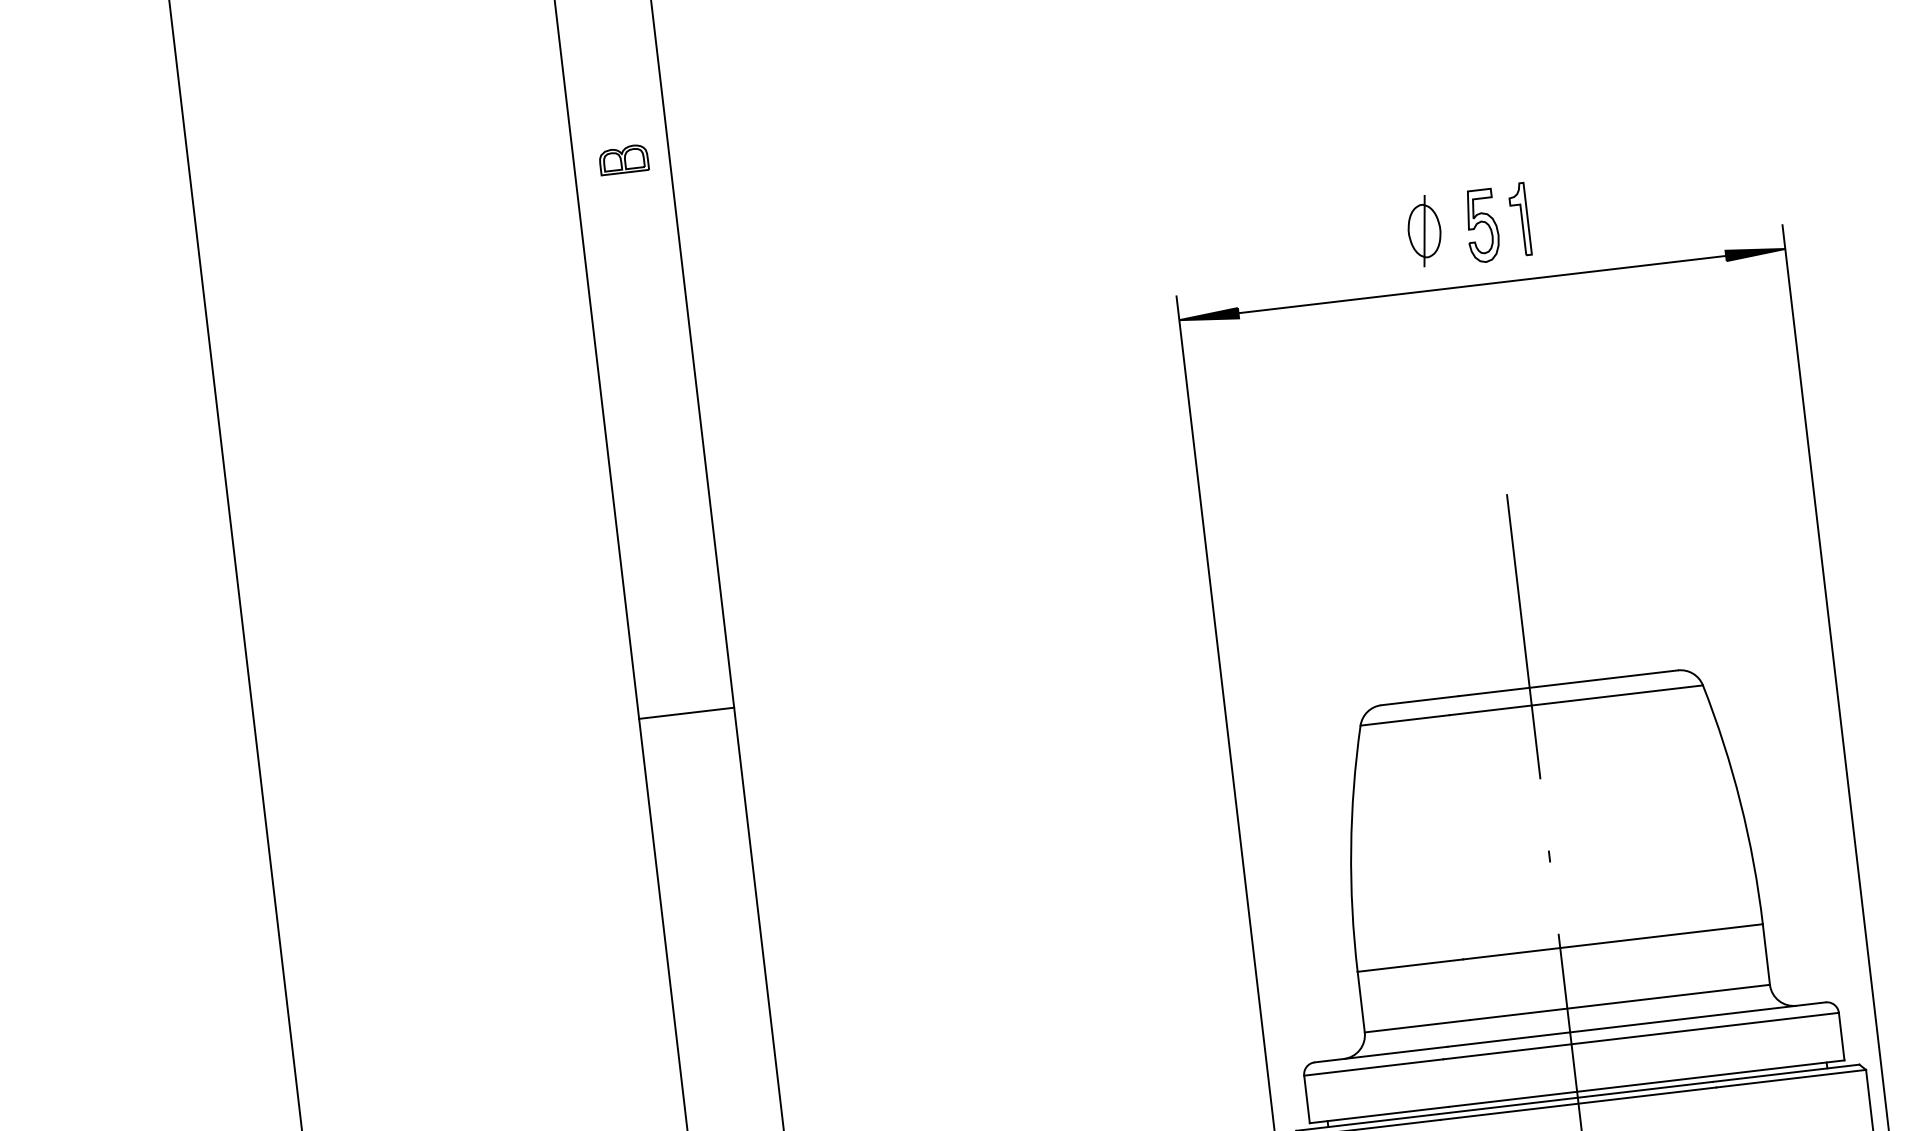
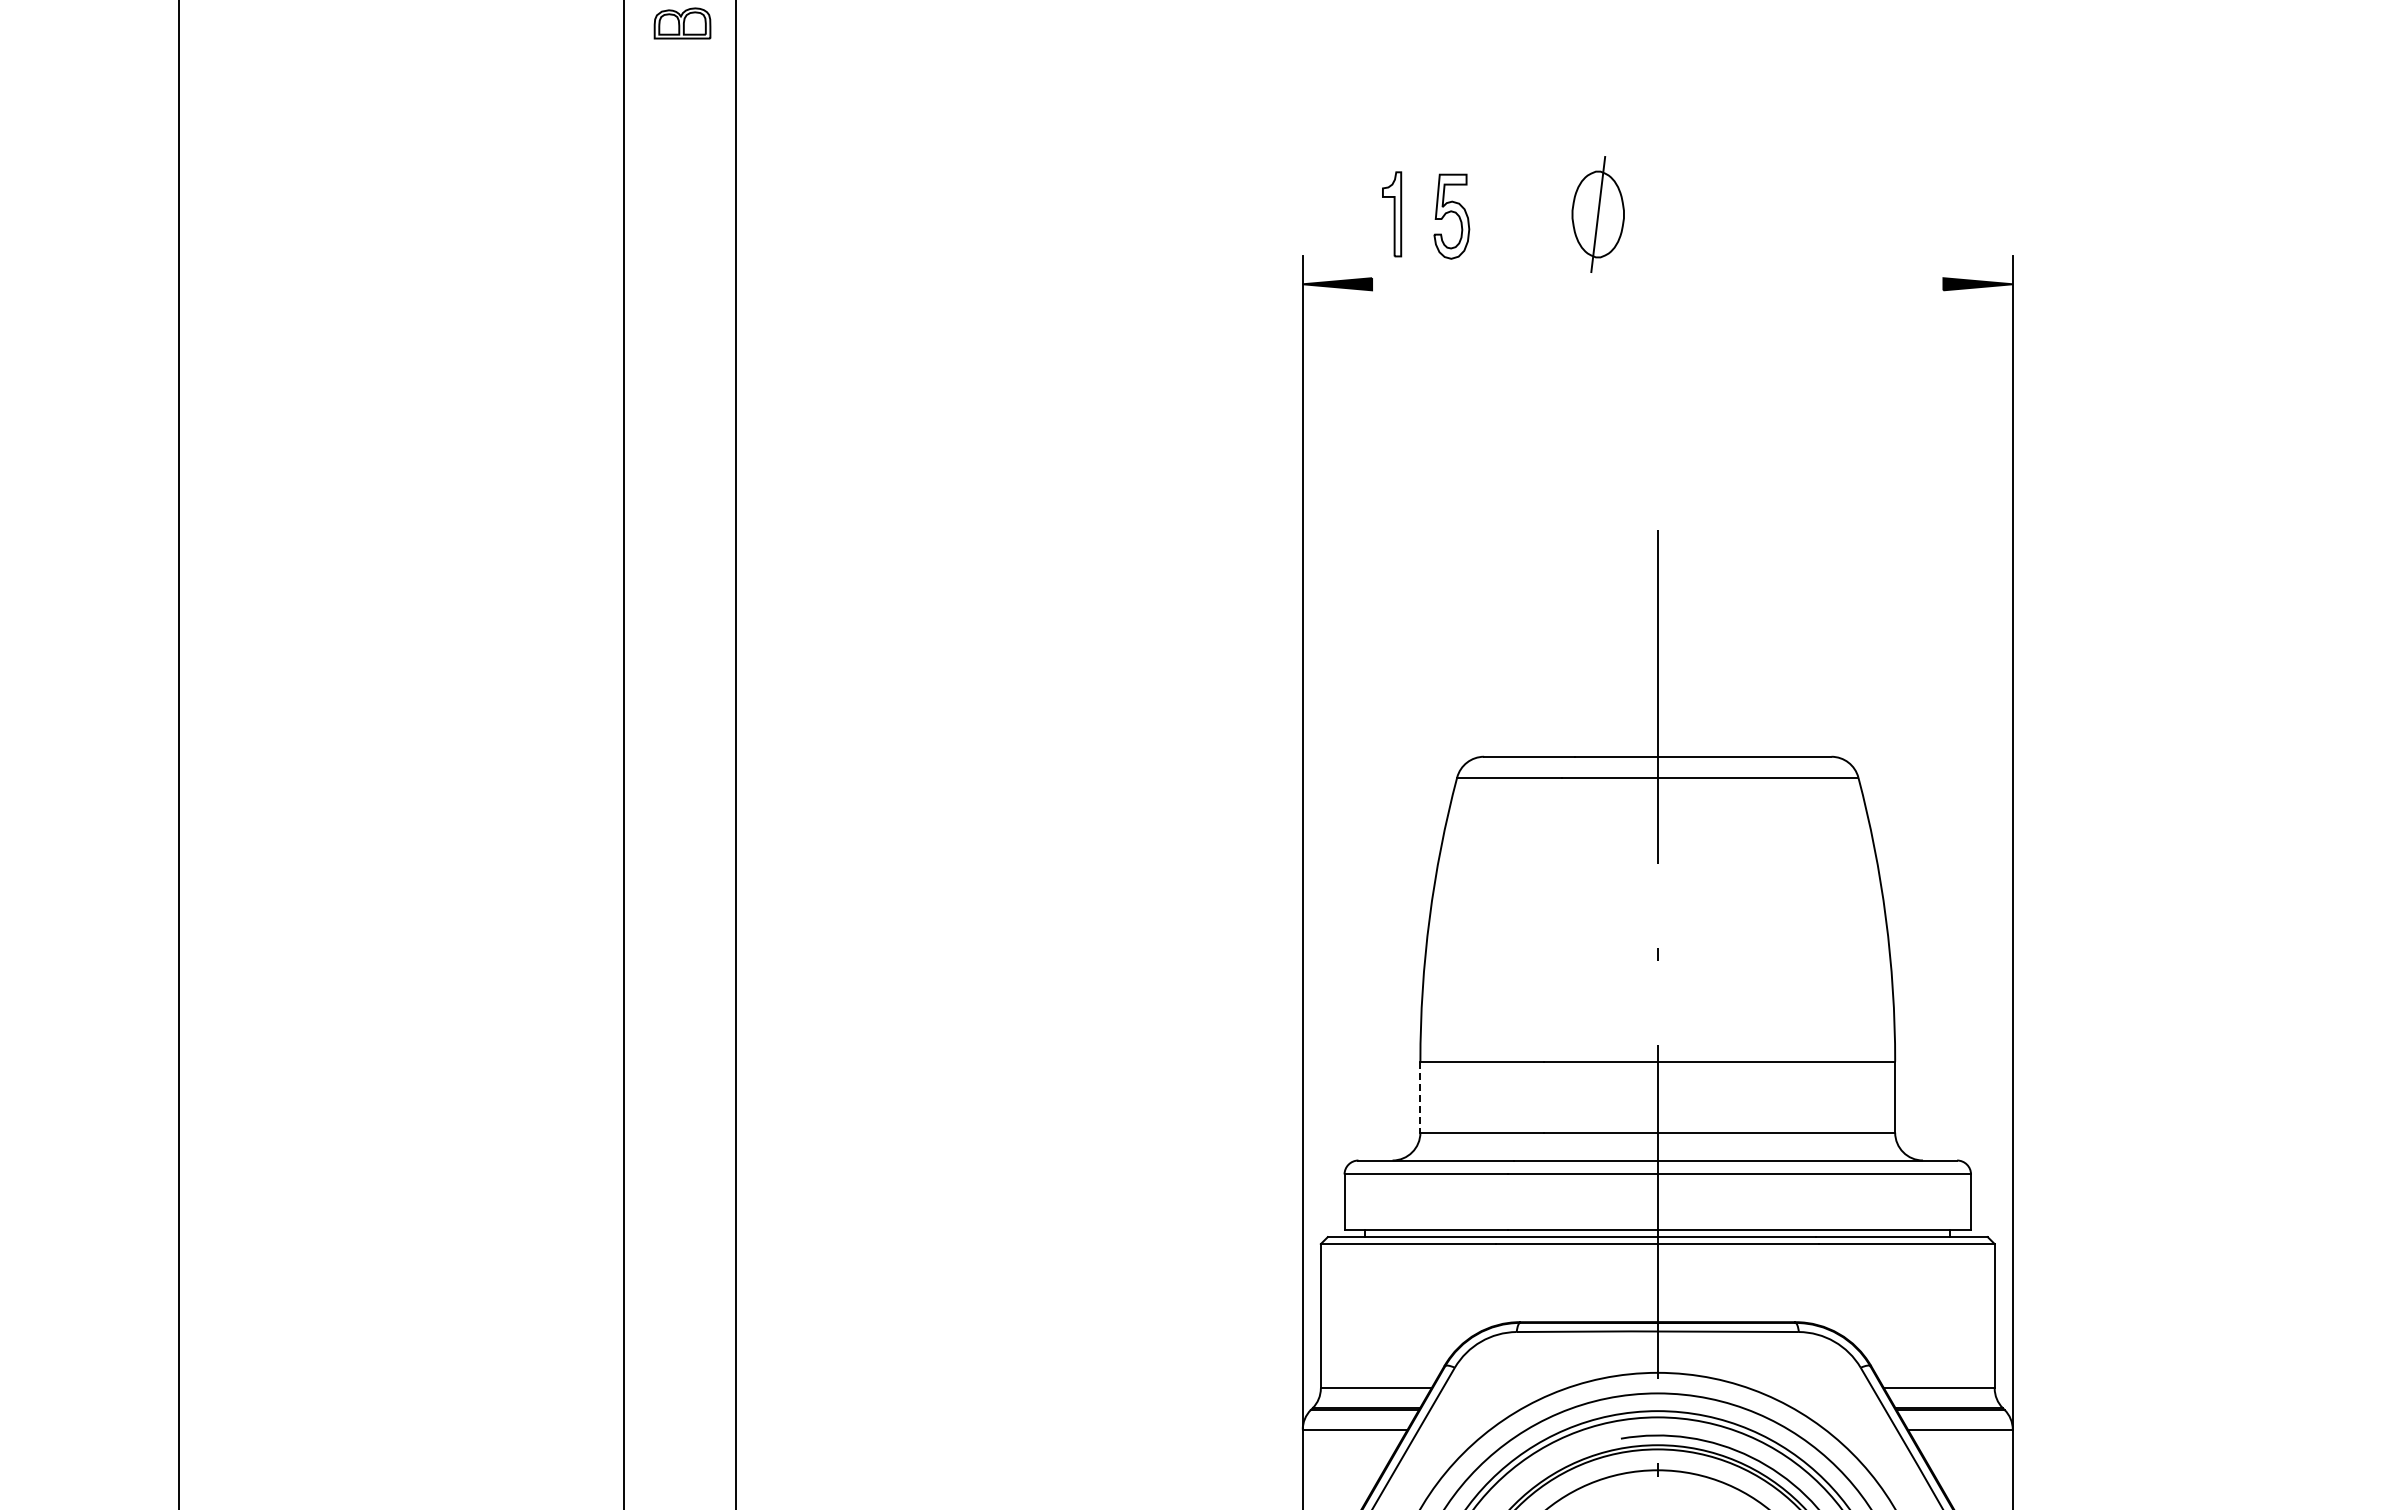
part: (1520, 219) -> (1392, 214), moved
part: (1482, 225) -> (1451, 216), moved
part: (1424, 230) -> (1598, 214), size x1.4
line: (1482, 284) -> (1657, 284), removed
line: (686, 713) -> (679, 671), removed
line: (1361, 1002) -> (1420, 1097), solid -> dashed

